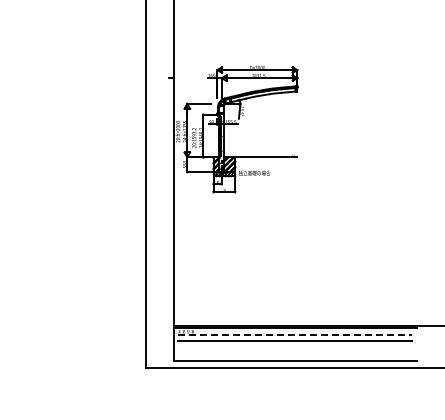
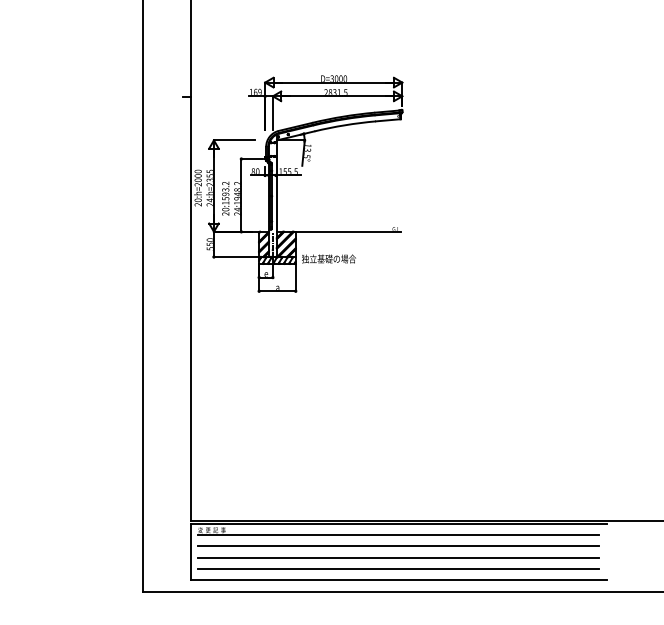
line: (295, 334) -> (399, 534), dashed -> solid
line: (294, 347) -> (397, 557), added
line: (294, 354) -> (397, 569), added

